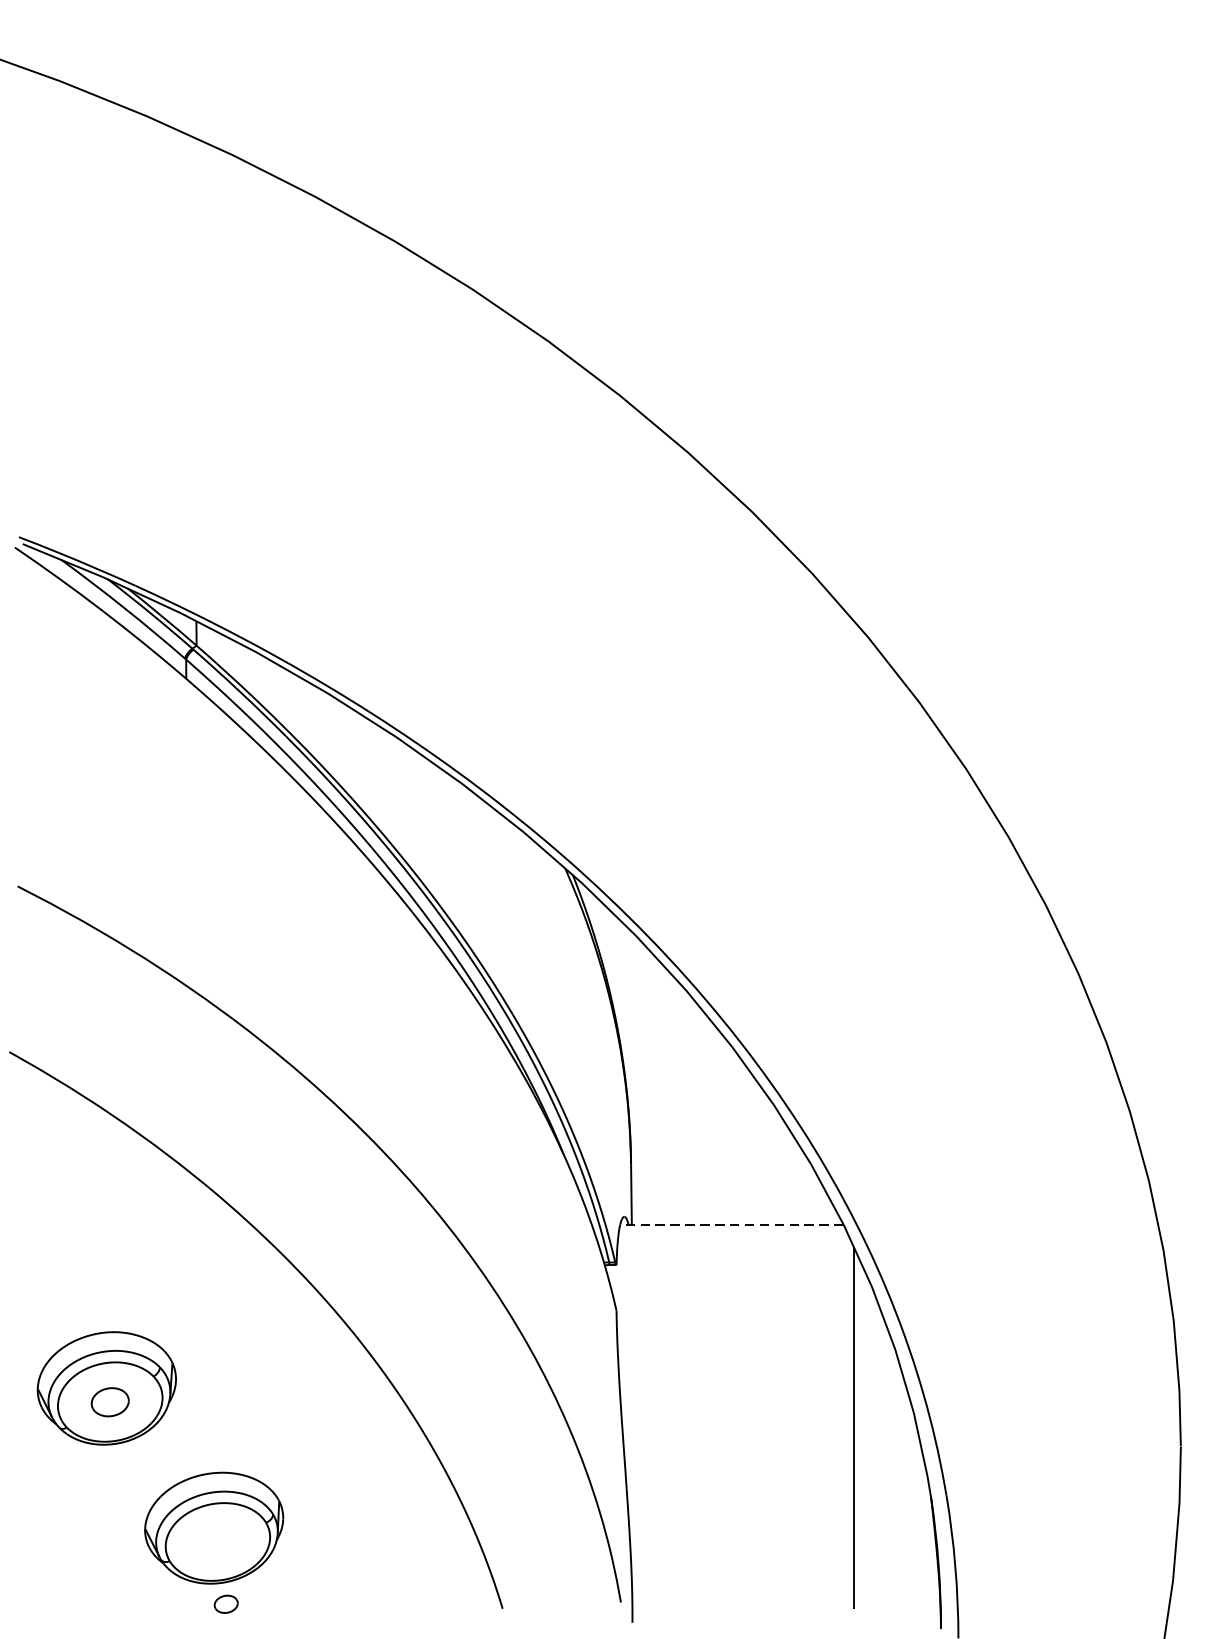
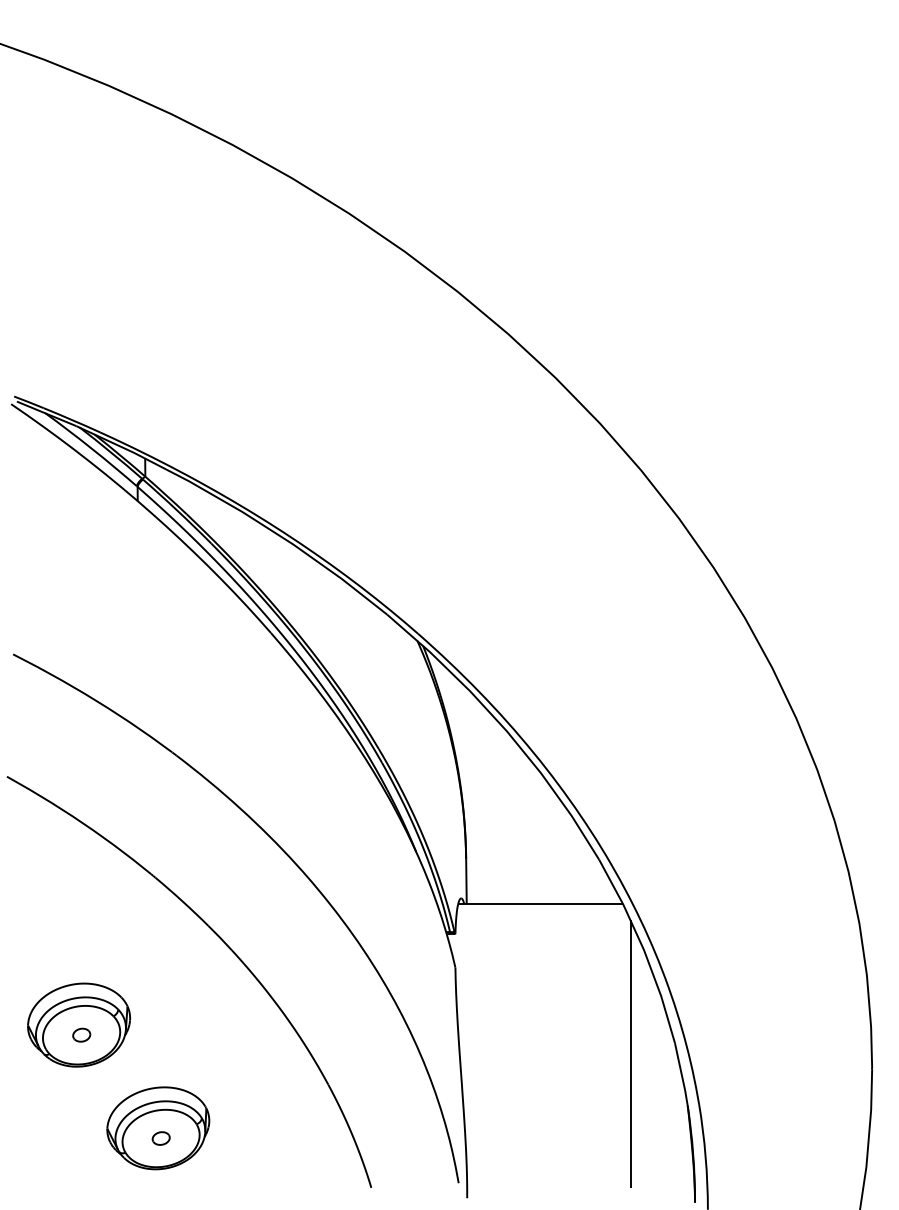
line: (731, 1225) -> (540, 904), dashed -> solid
part: (110, 1401) -> (81, 1034), size x0.62
part: (225, 1604) -> (160, 1138), moved

